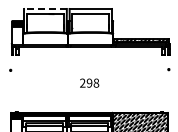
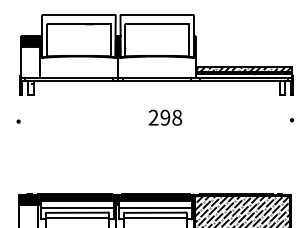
line: (45, 8) -> (78, 14), dashed -> solid
text: (89, 82) -> (165, 116), moved

